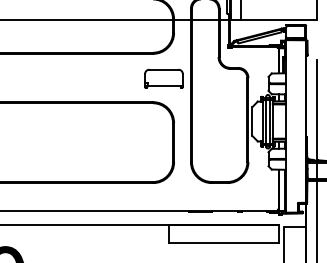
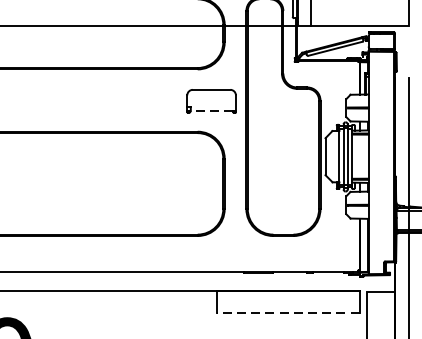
line: (163, 86) -> (211, 111), solid -> dashed
line: (223, 243) -> (288, 313), solid -> dashed

